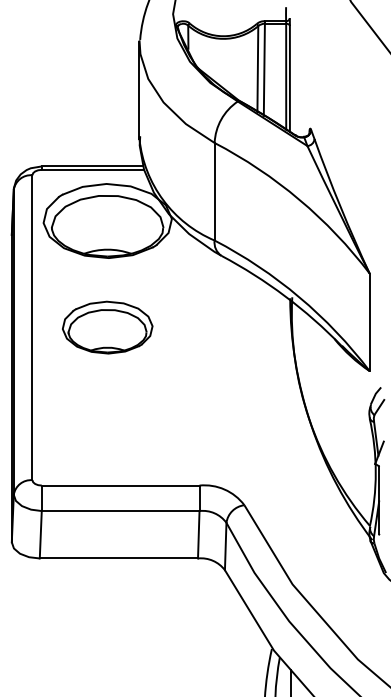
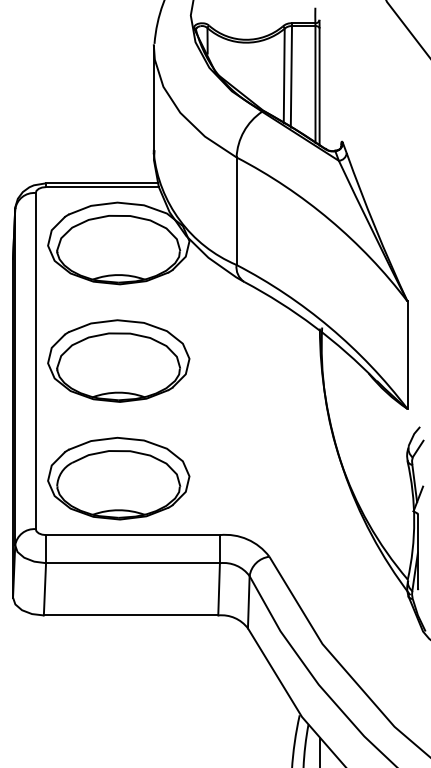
part: (107, 327) -> (118, 360), size x1.43
part: (107, 434) -> (118, 478), added

